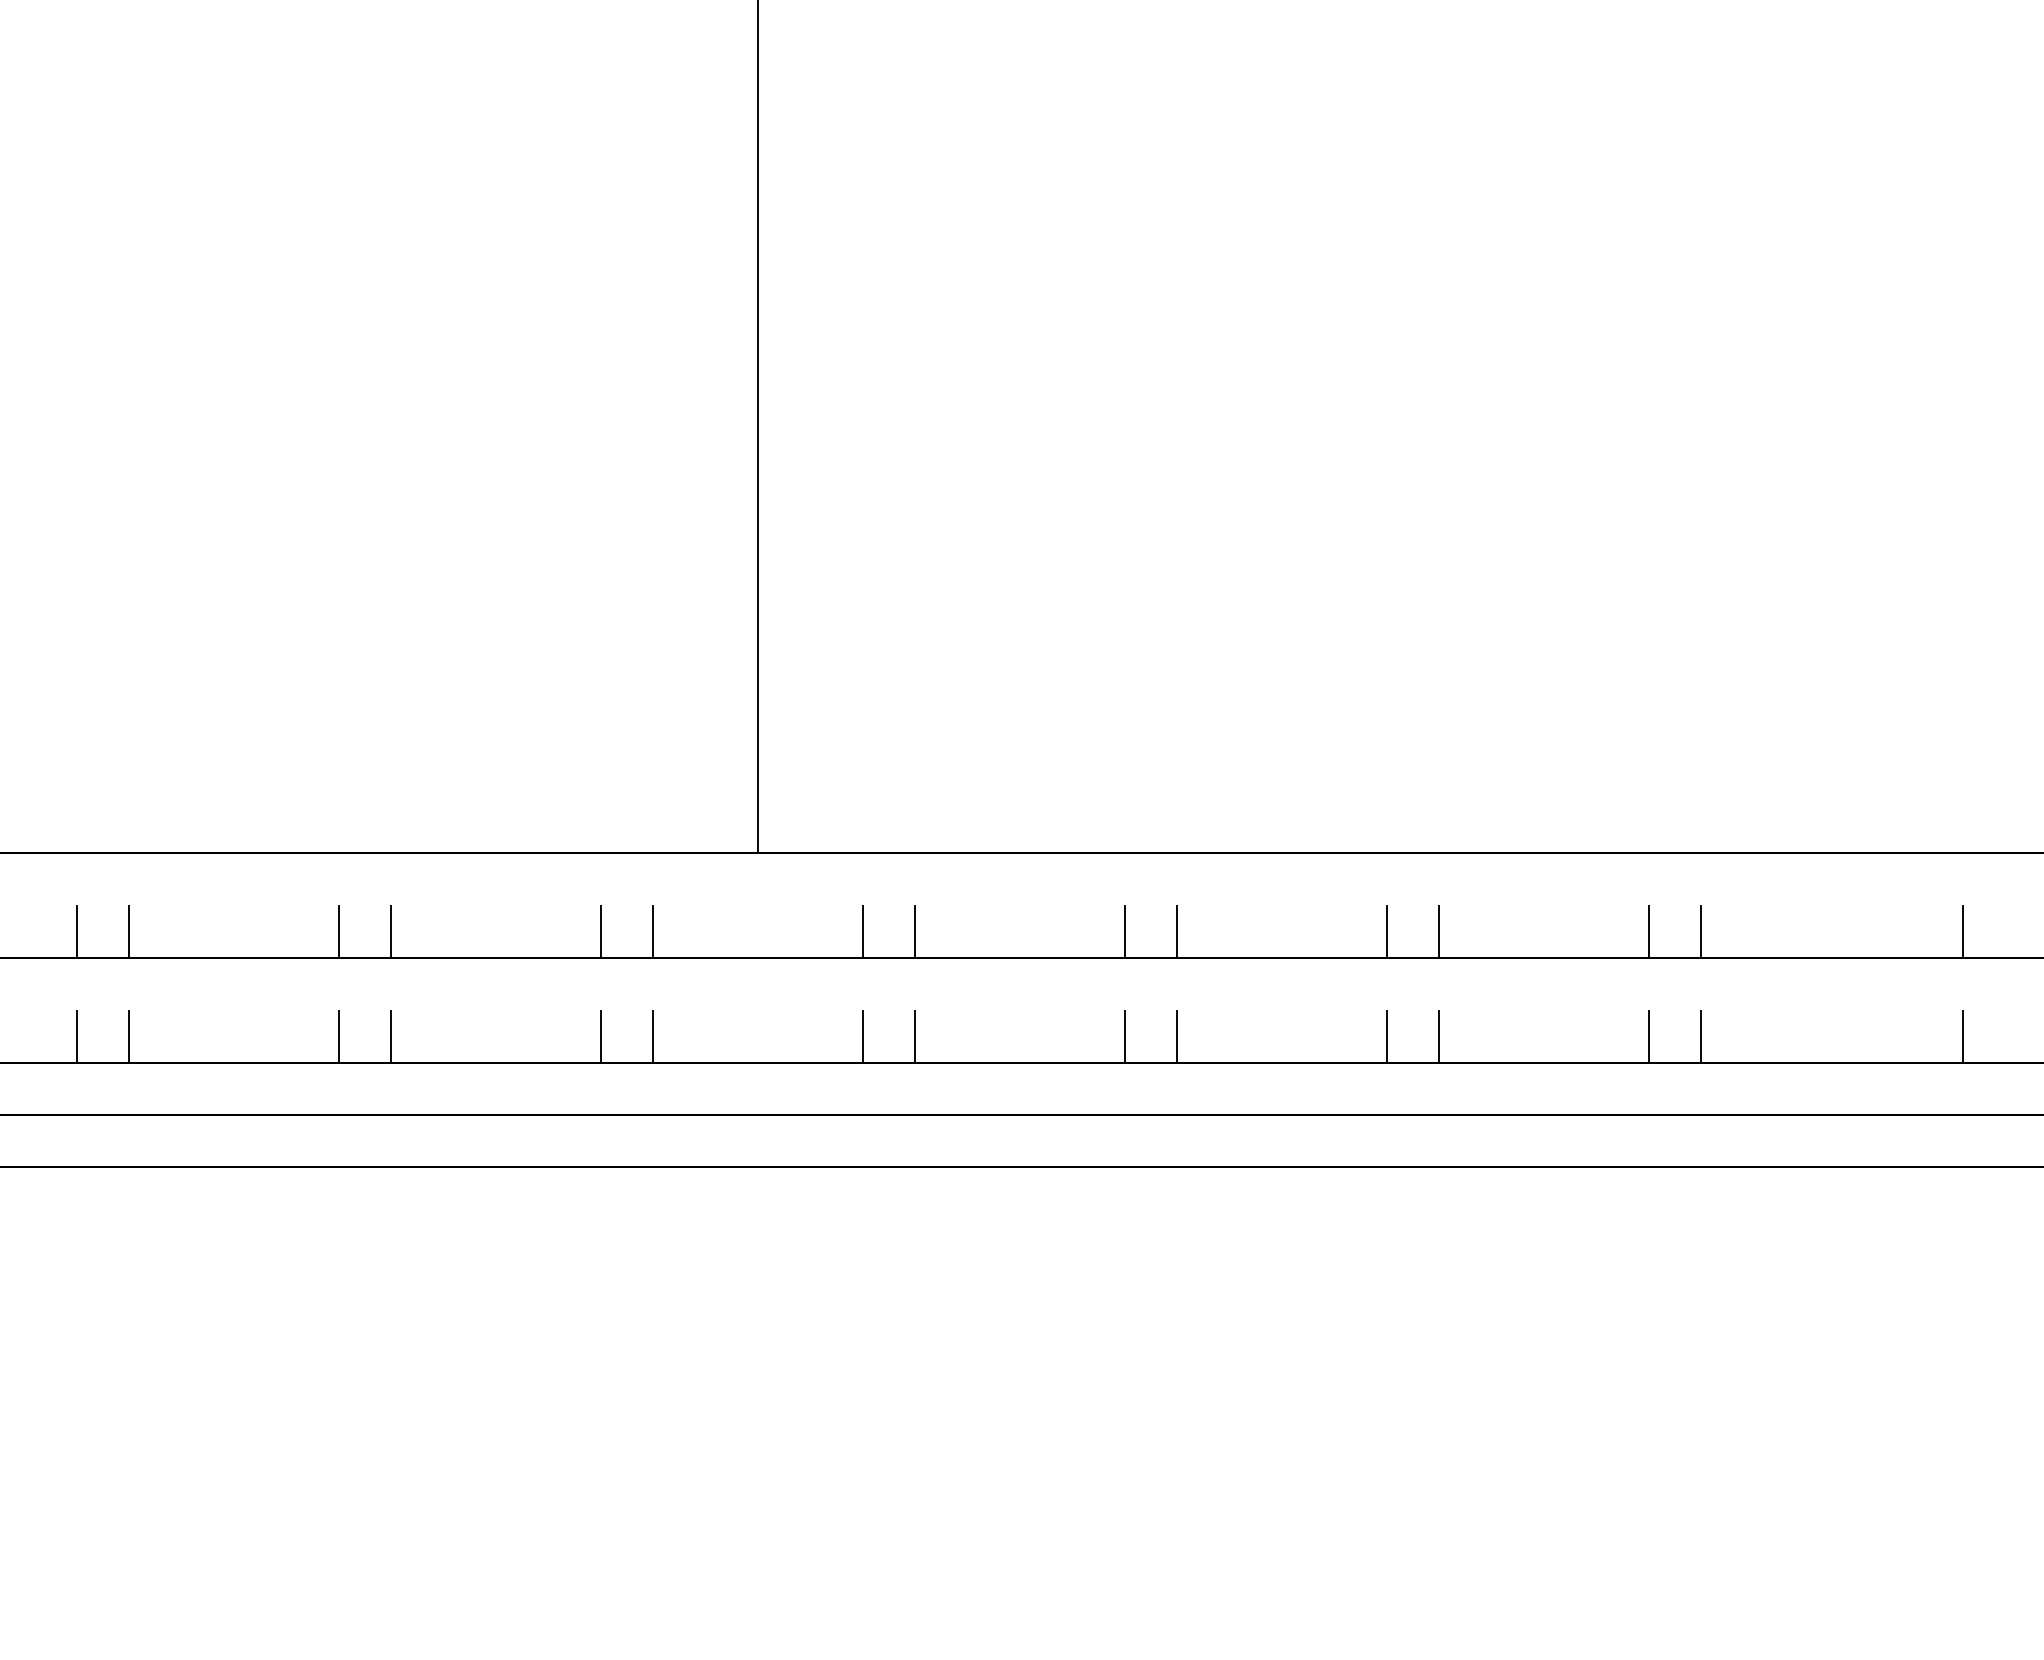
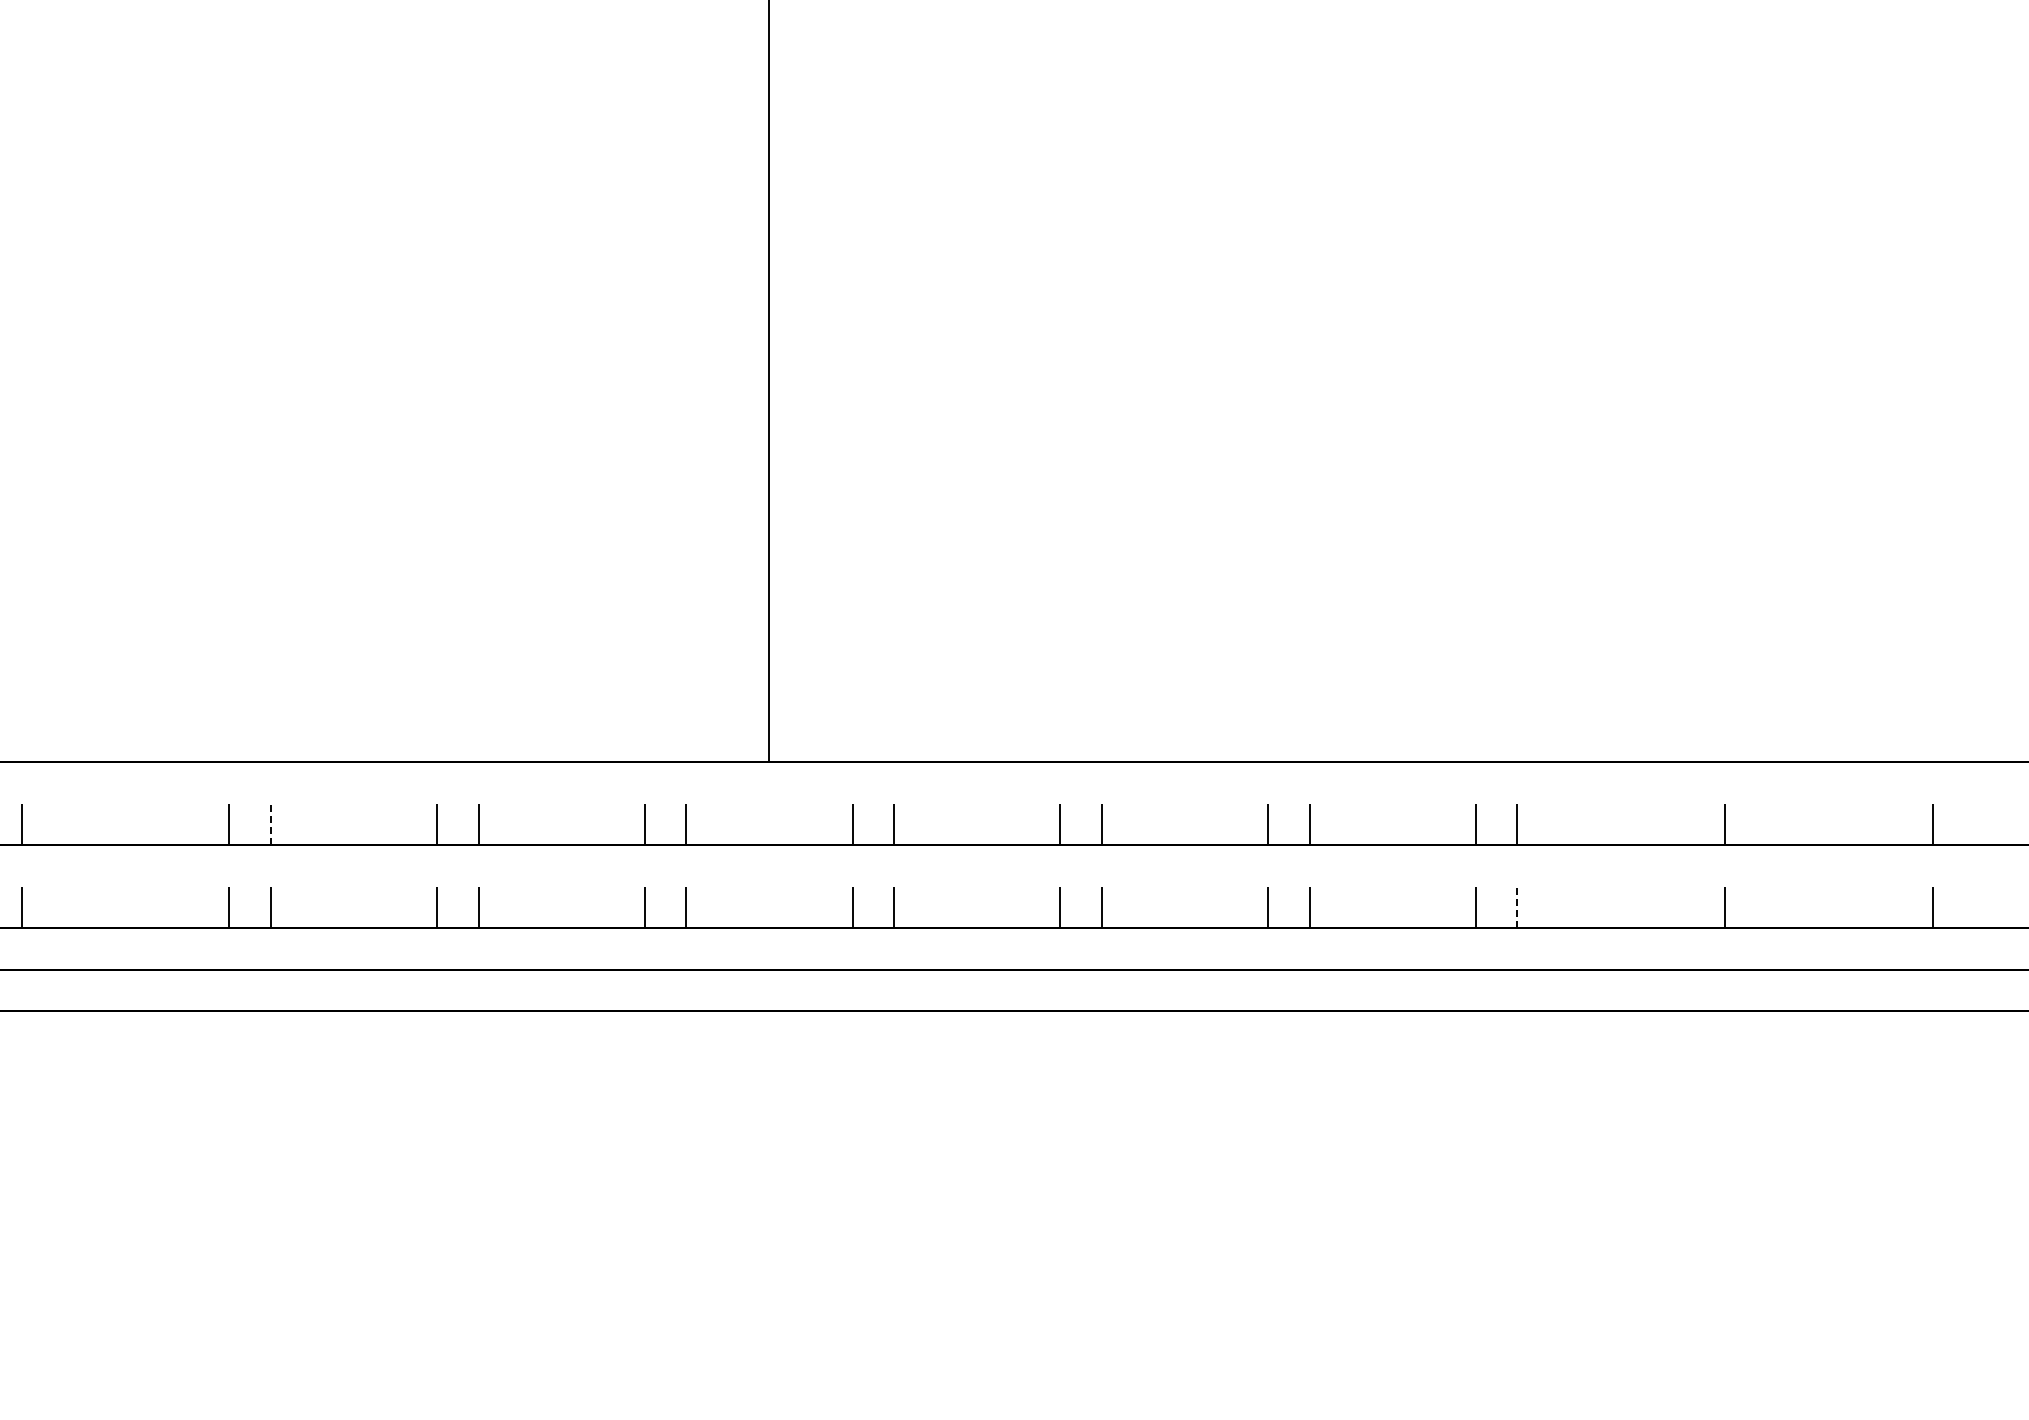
line: (128, 931) -> (270, 824), solid -> dashed
line: (1701, 1036) -> (1517, 907), solid -> dashed

